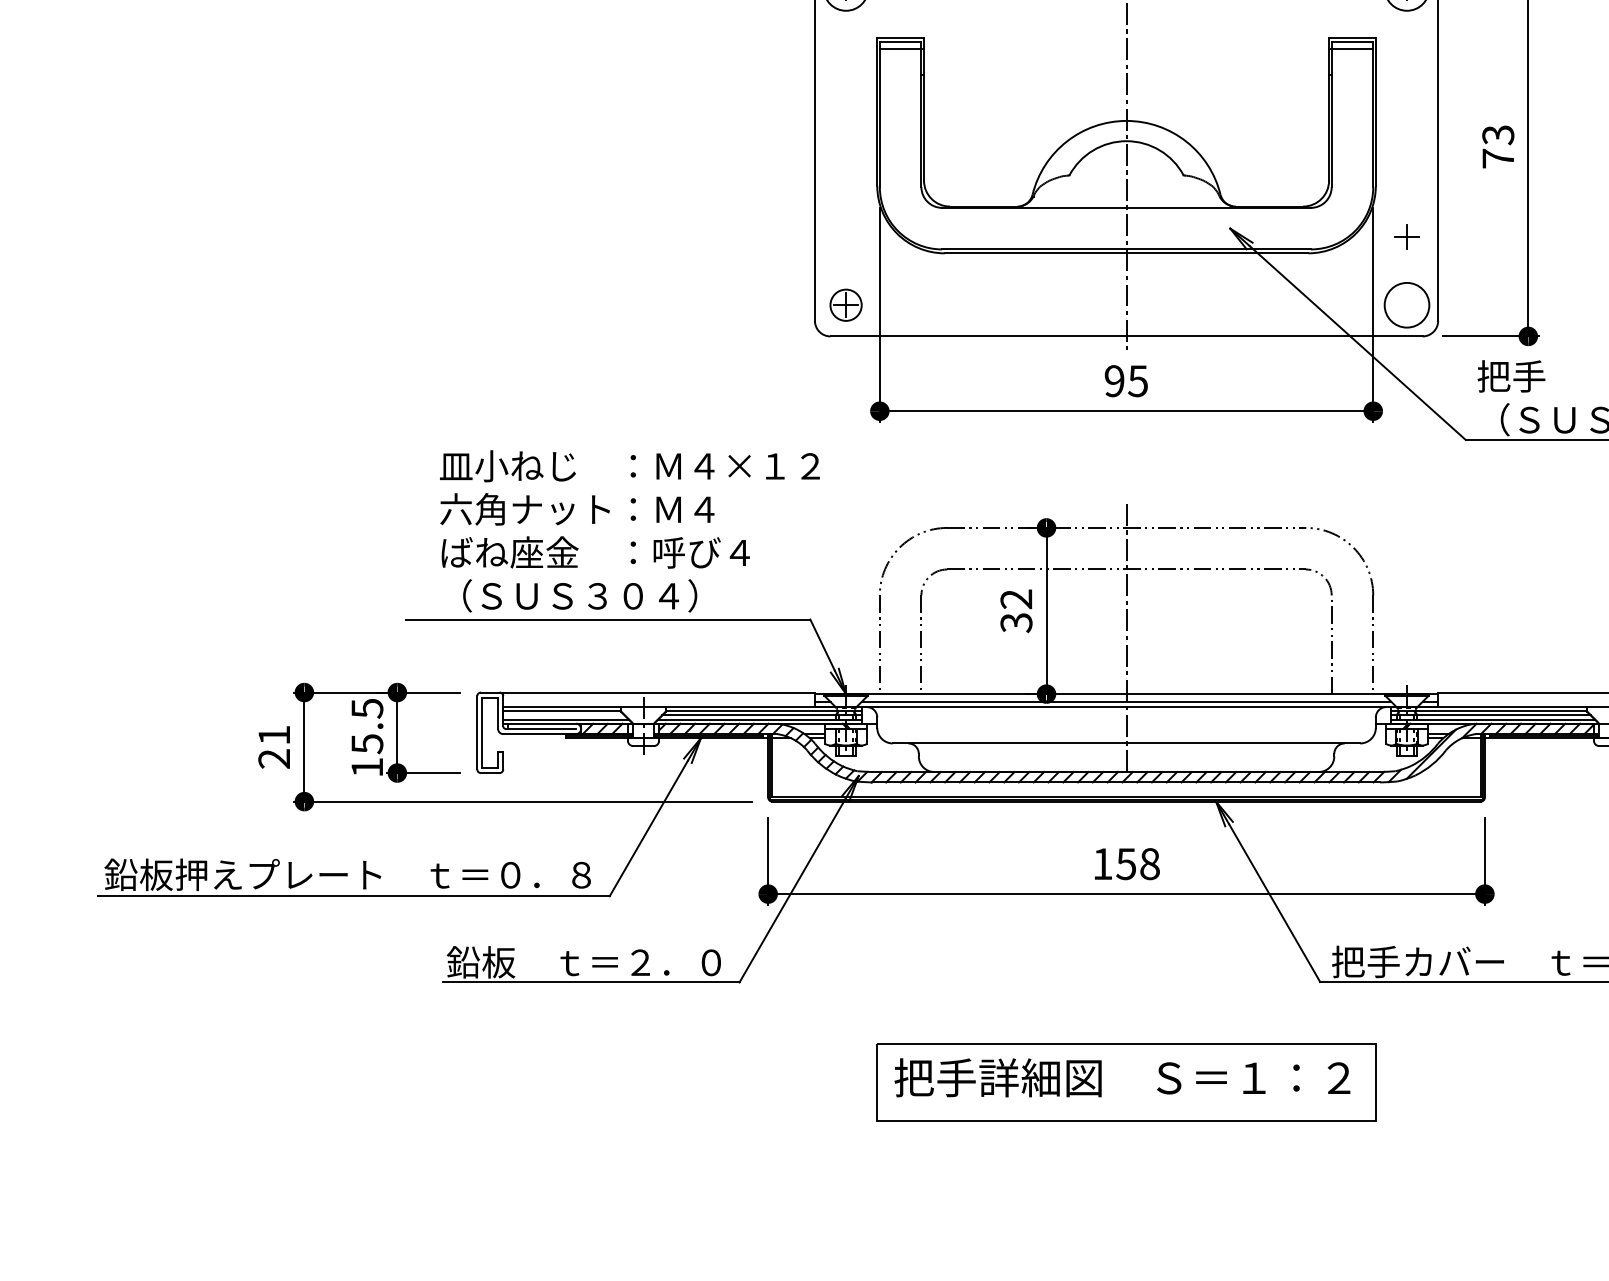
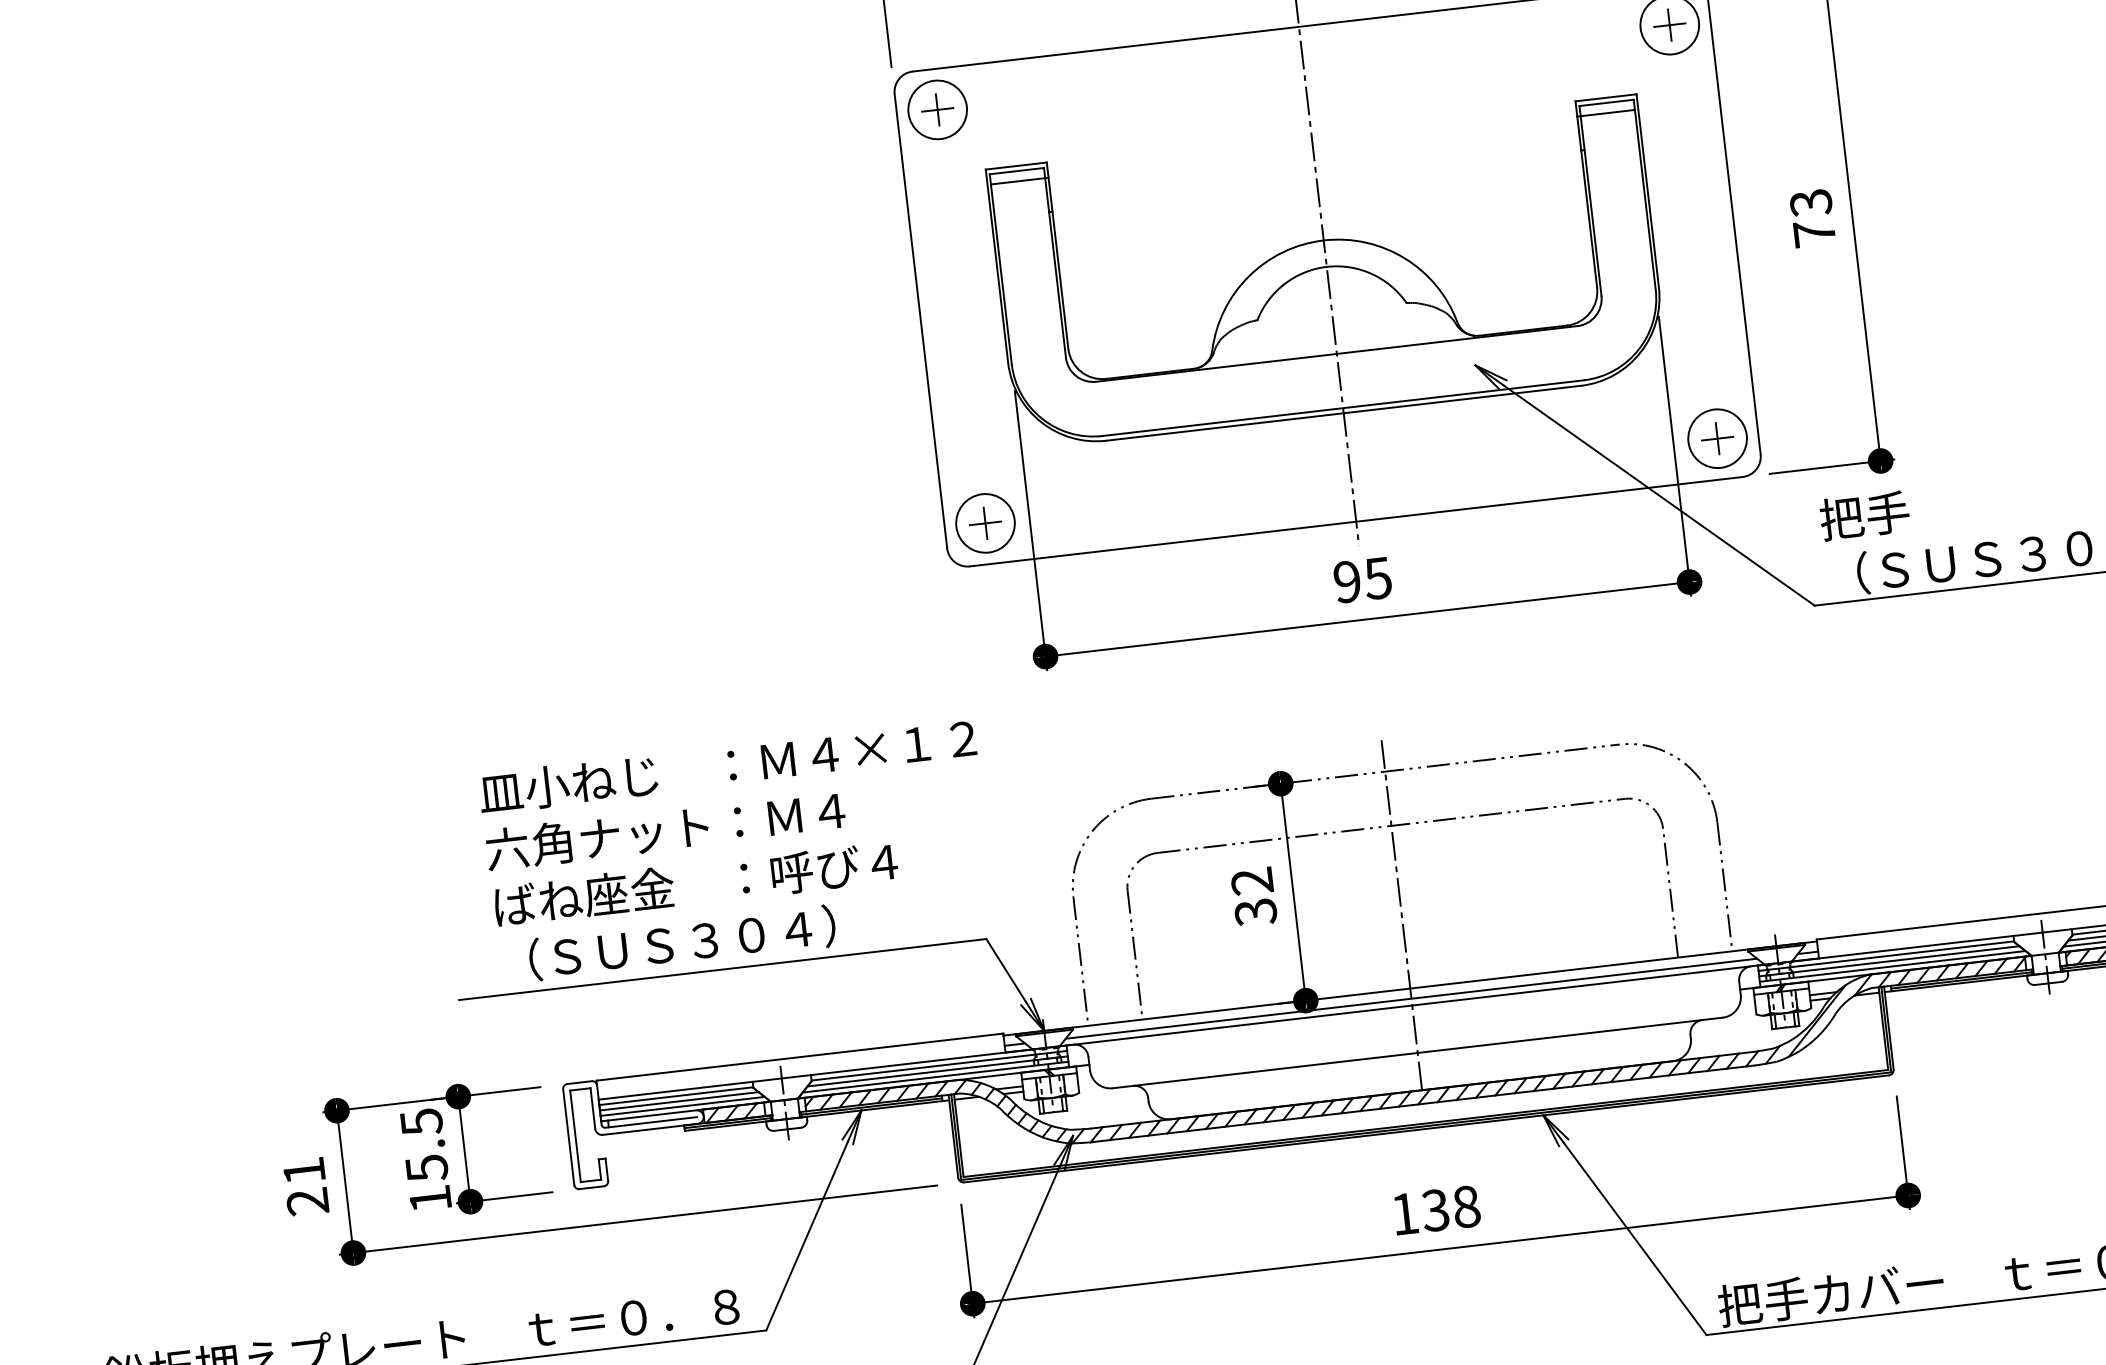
part: (1406, 236) -> (1716, 437), moved
circle: (845, 304) -> (984, 522), size x1.43
line: (563, 715) -> (678, 1101), added
text: (1126, 863) -> (1435, 1209), 158 -> 138

